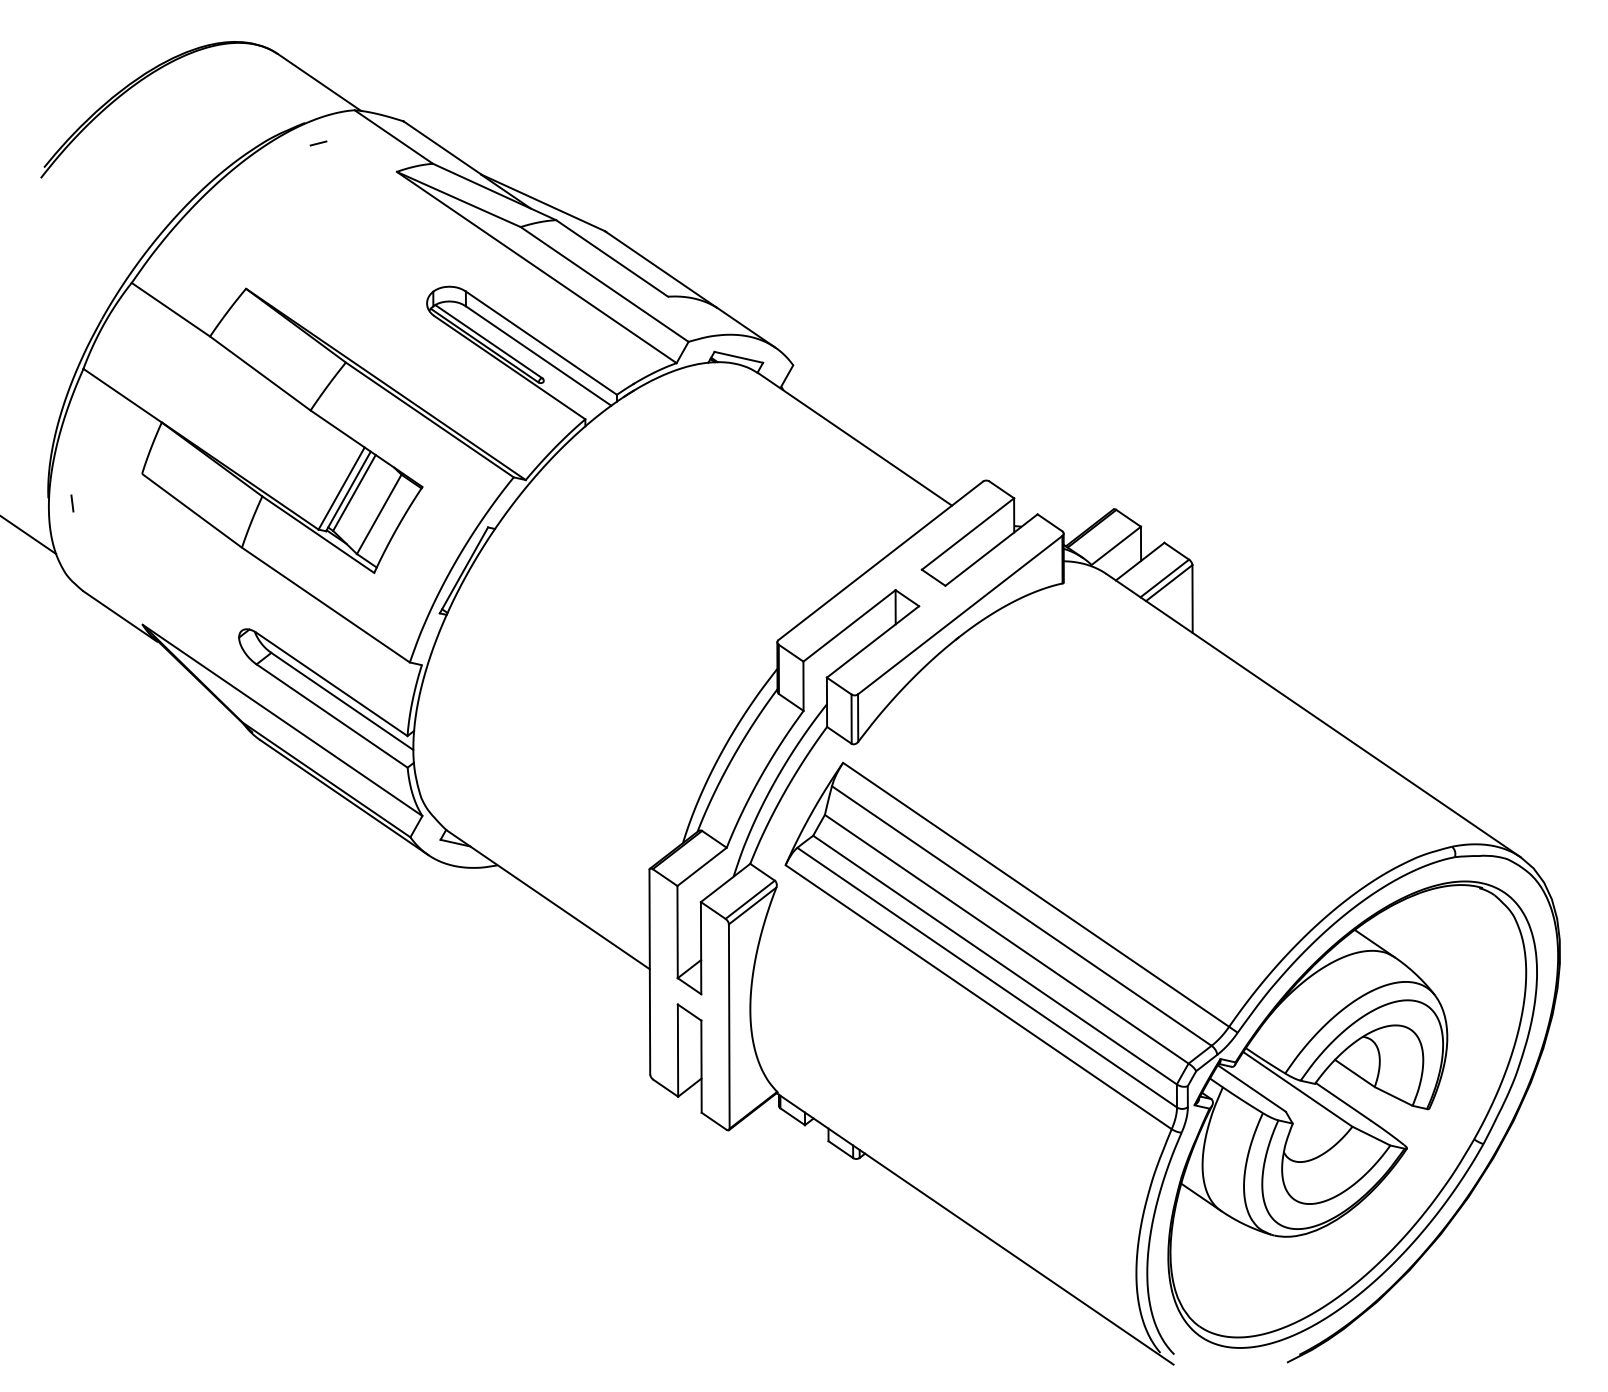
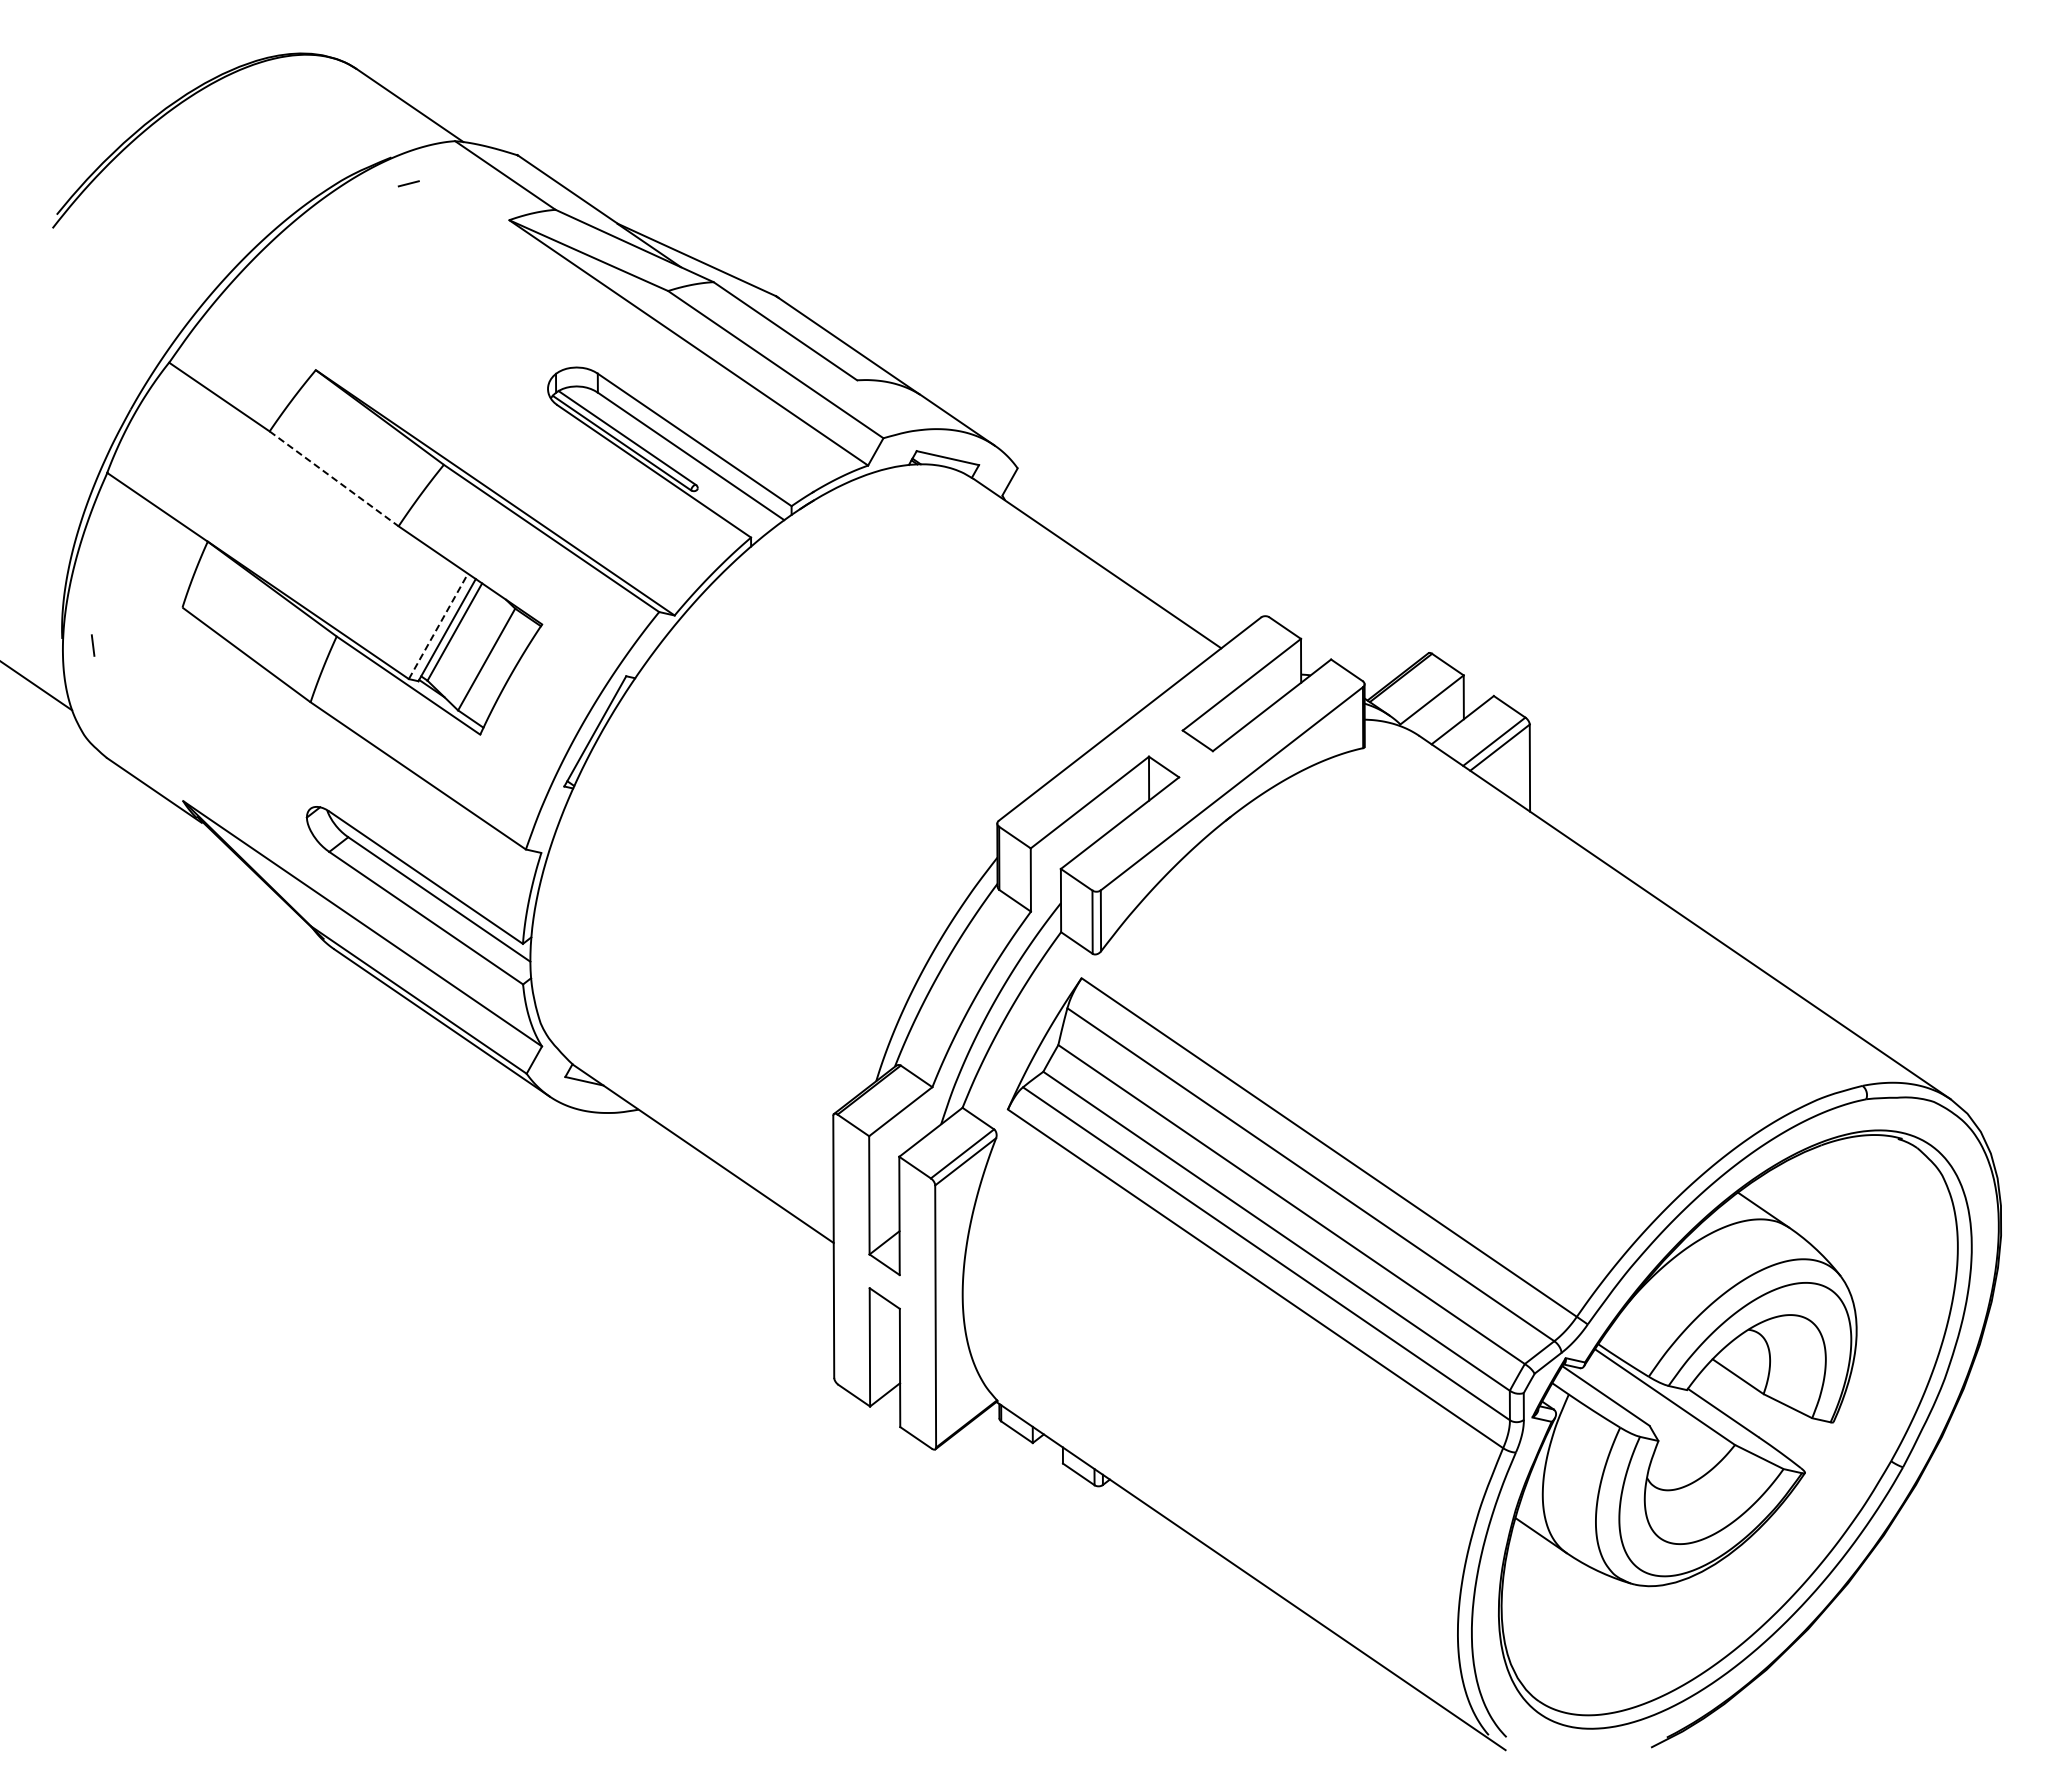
line: (260, 374) -> (334, 479), solid -> dashed
line: (341, 487) -> (438, 625), solid -> dashed

